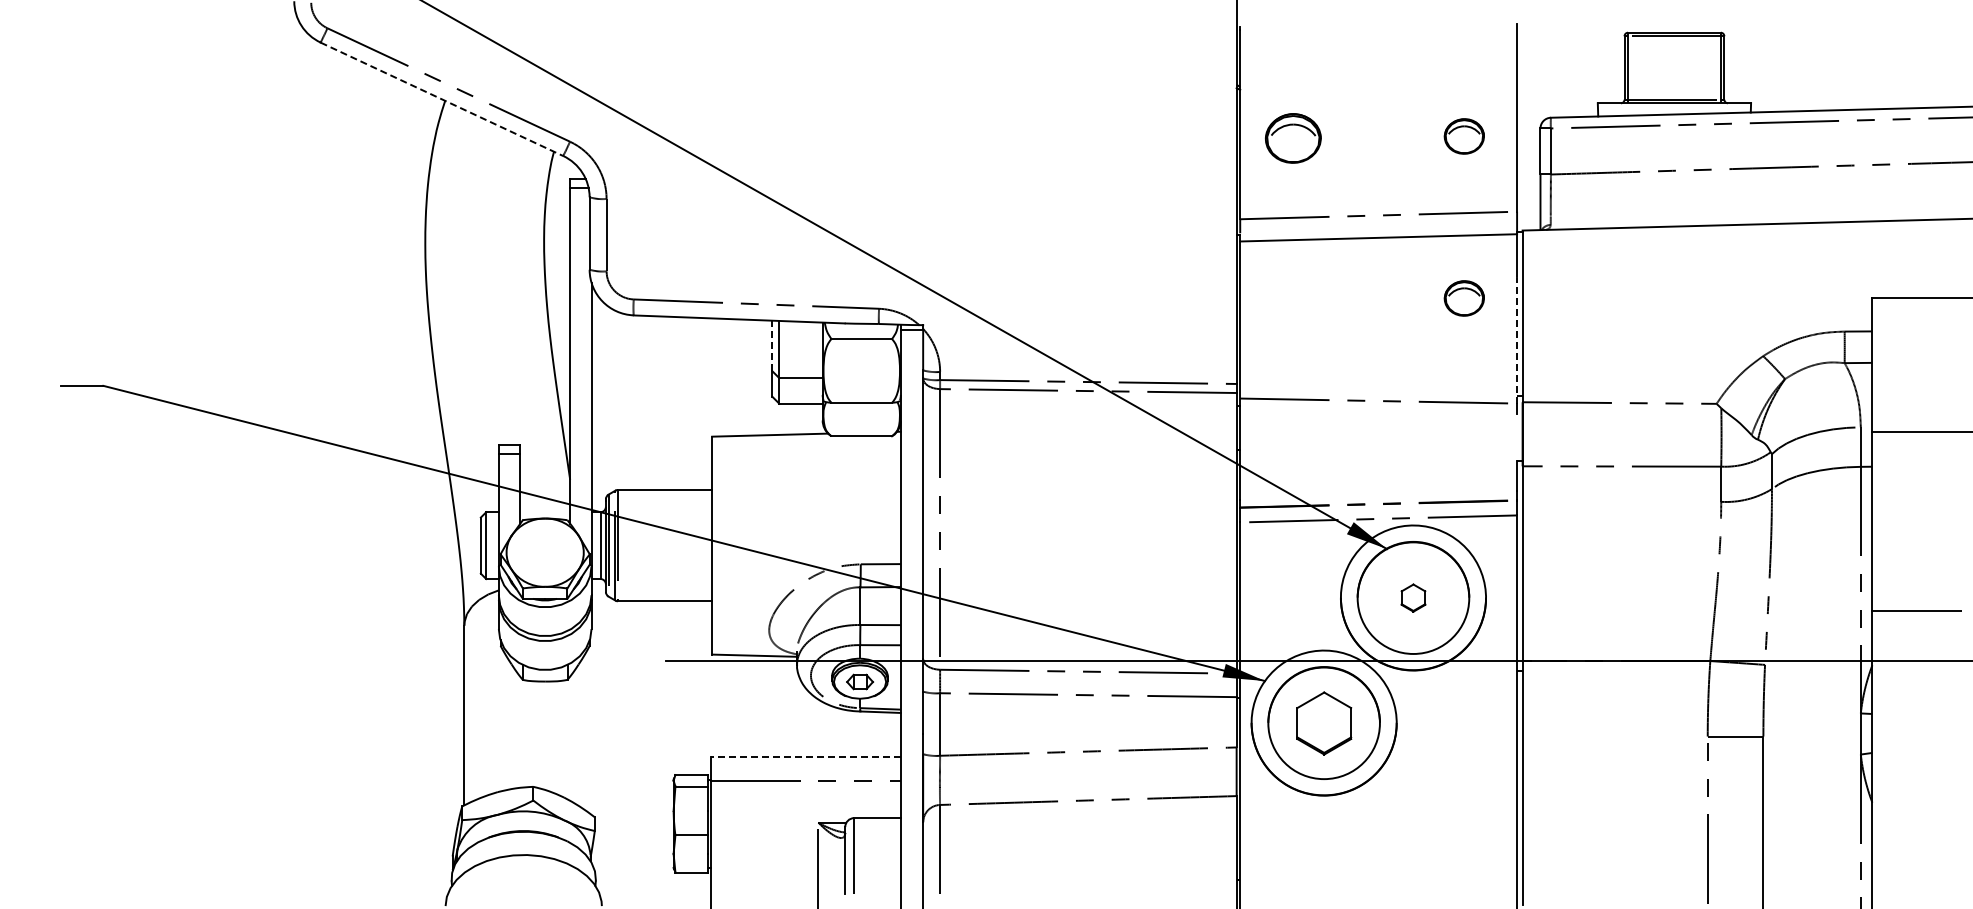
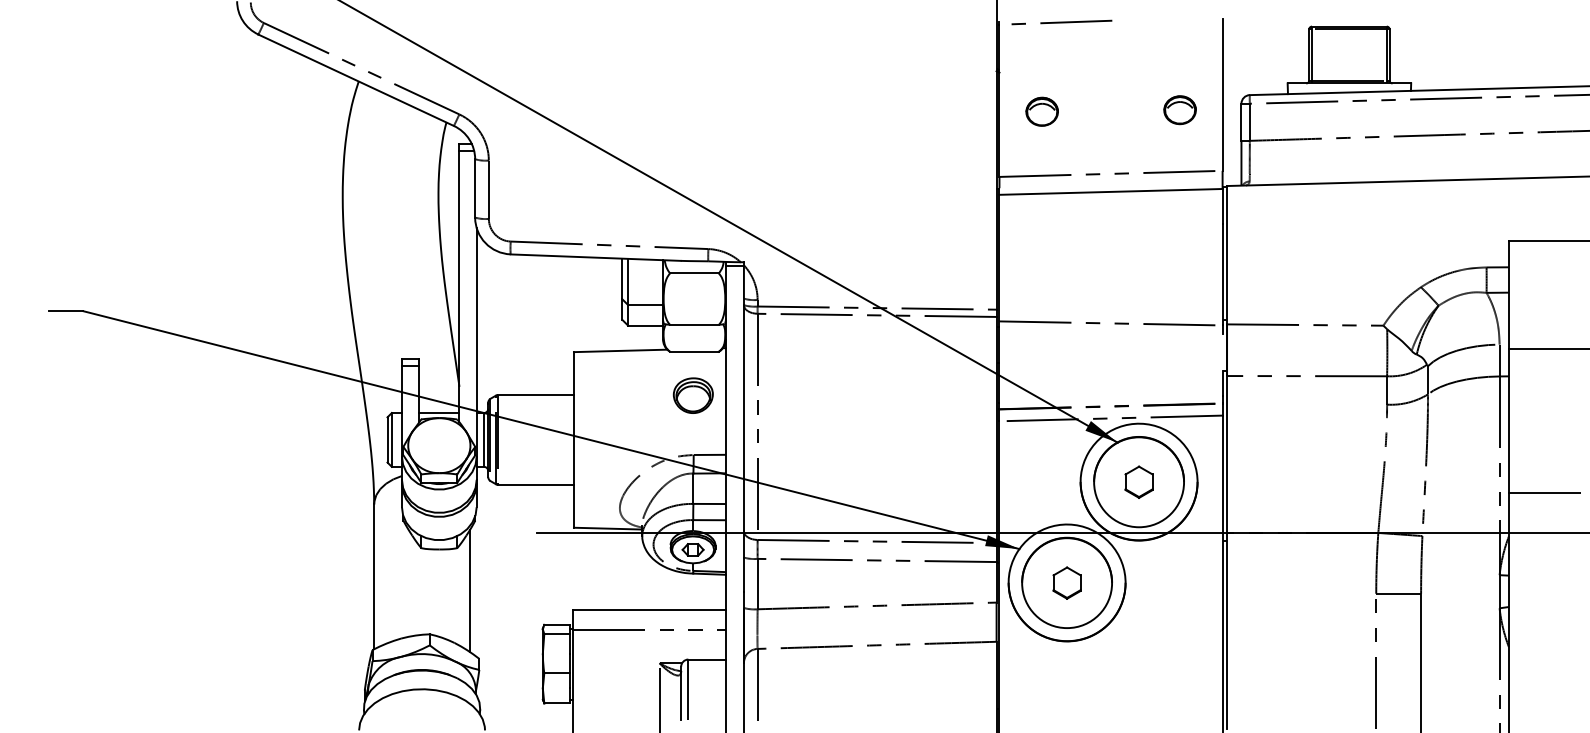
line: (1317, 27) -> (1061, 22), added
line: (441, 99) -> (355, 80), dashed -> solid
part: (1292, 138) -> (1041, 111), size x0.71
part: (1463, 298) -> (1179, 240), removed
line: (1517, 340) -> (1222, 274), dashed -> solid
line: (772, 345) -> (622, 278), dashed -> solid
part: (860, 490) -> (693, 395), added
line: (545, 512) -> (439, 413), added
part: (1413, 597) -> (1139, 481), size x1.43
part: (1323, 722) -> (1066, 582), size x0.62
line: (583, 732) -> (470, 590), added
line: (806, 756) -> (649, 609), dashed -> solid

